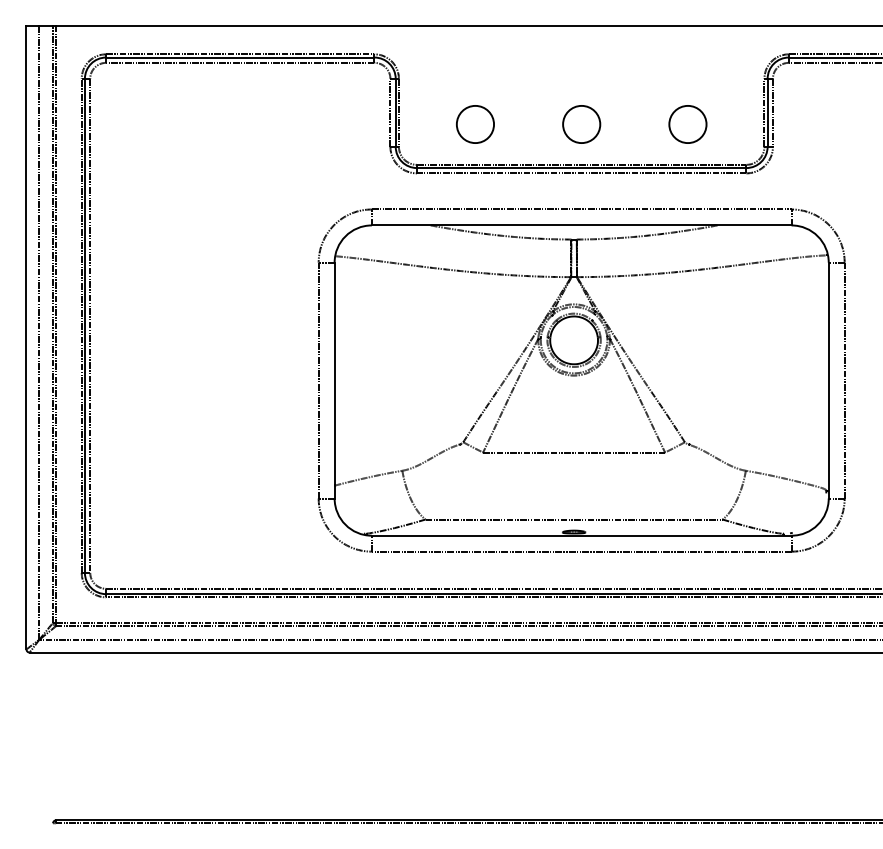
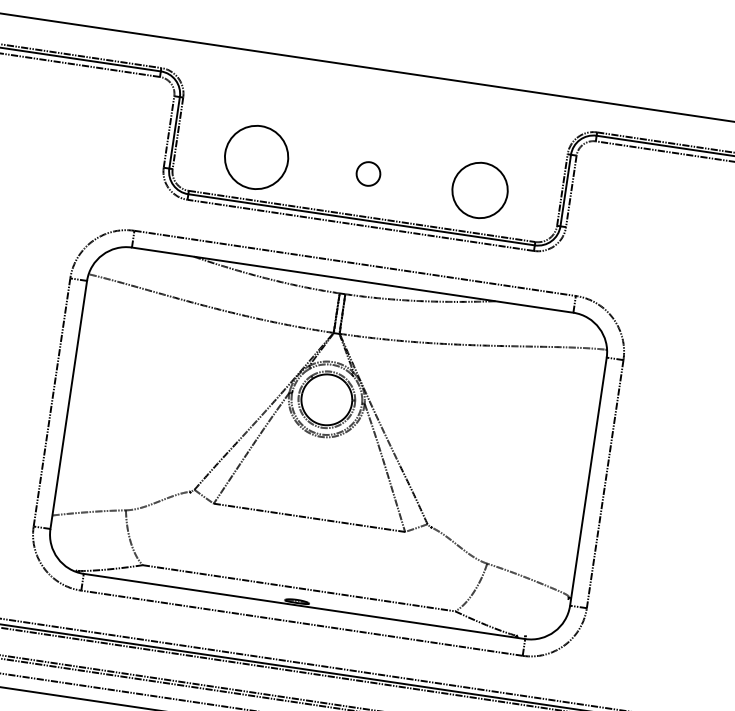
circle: (475, 124) -> (256, 157), size x1.6
circle: (581, 124) -> (368, 173), size x0.6
circle: (687, 124) -> (479, 190), size x1.4

